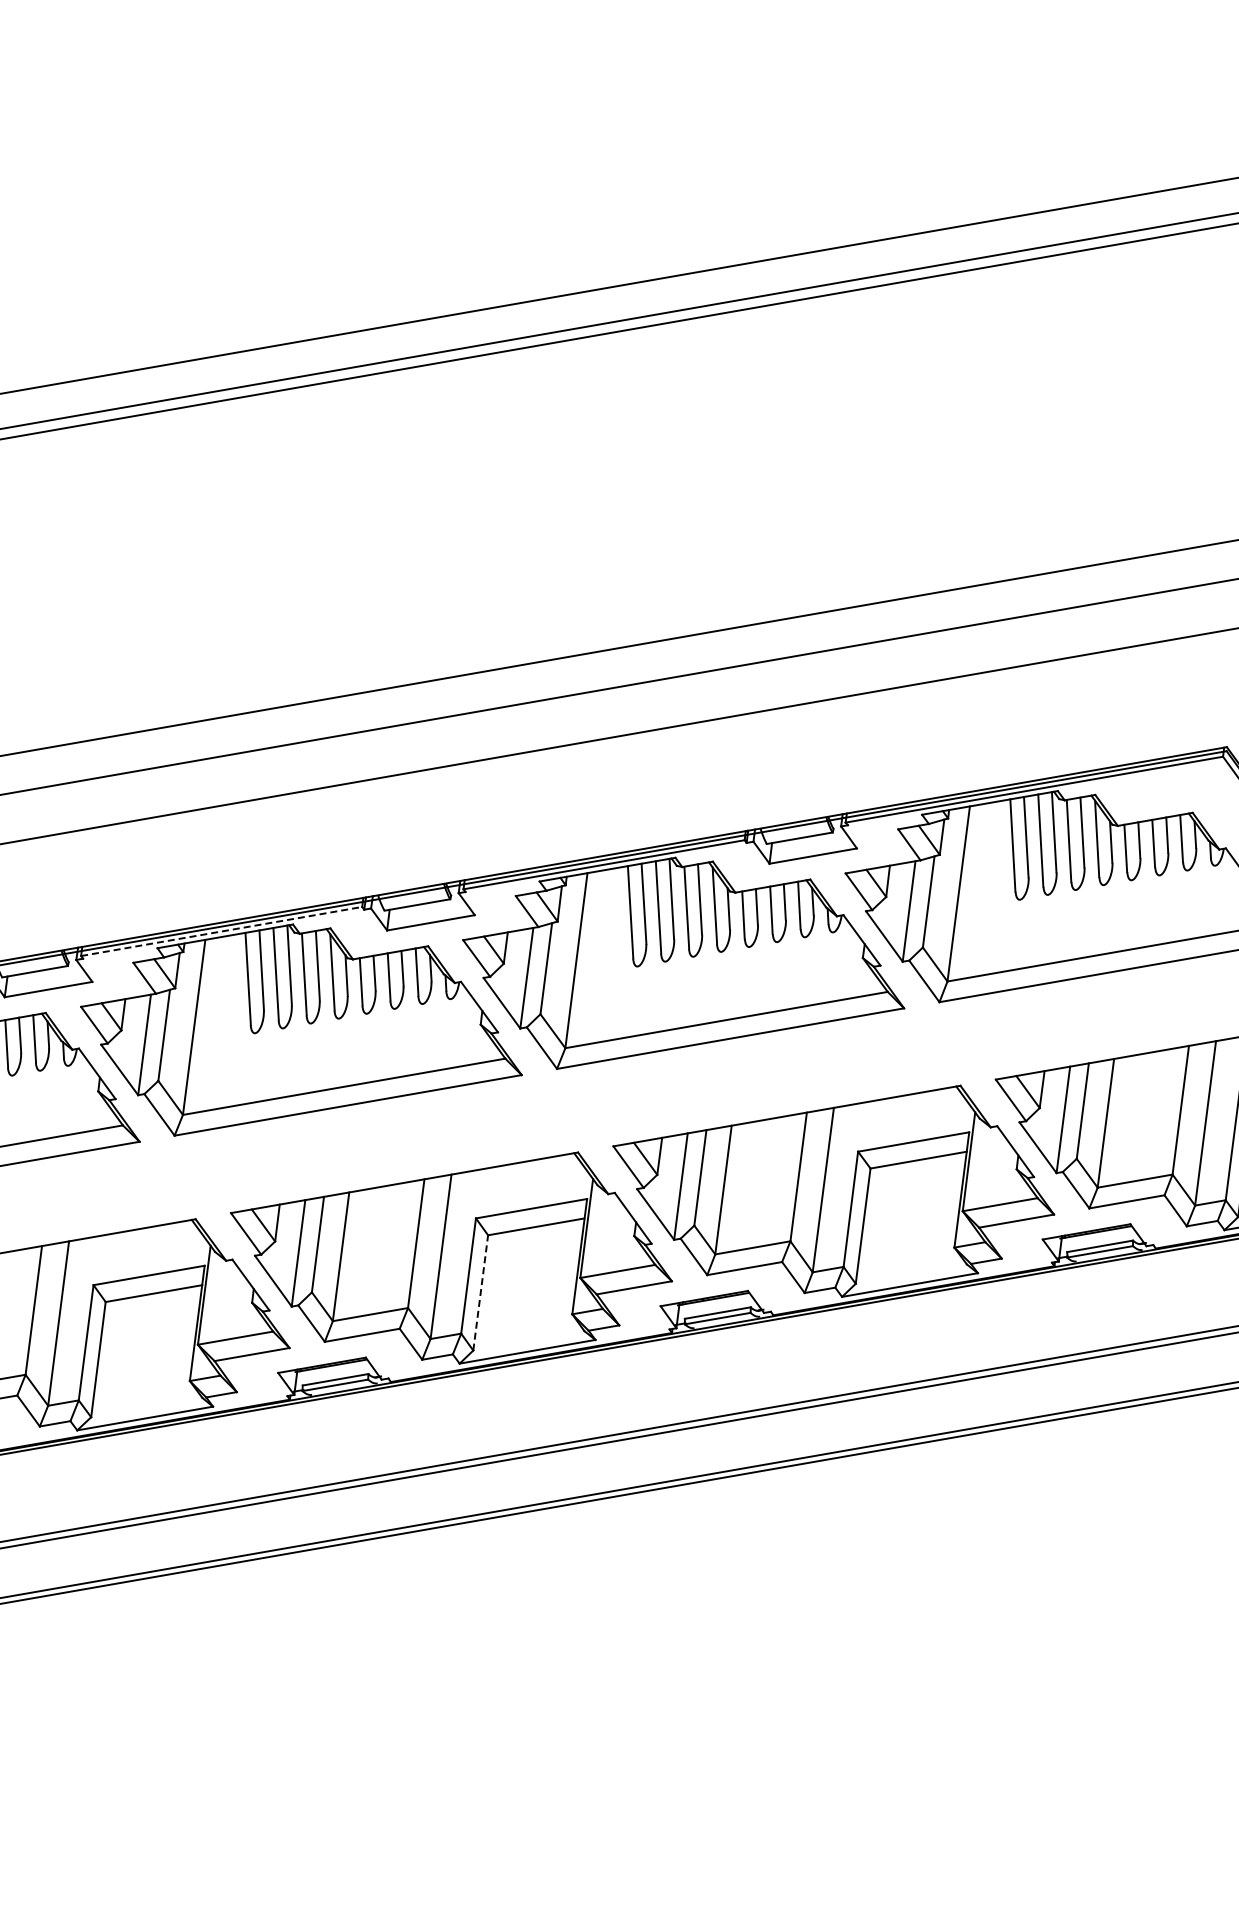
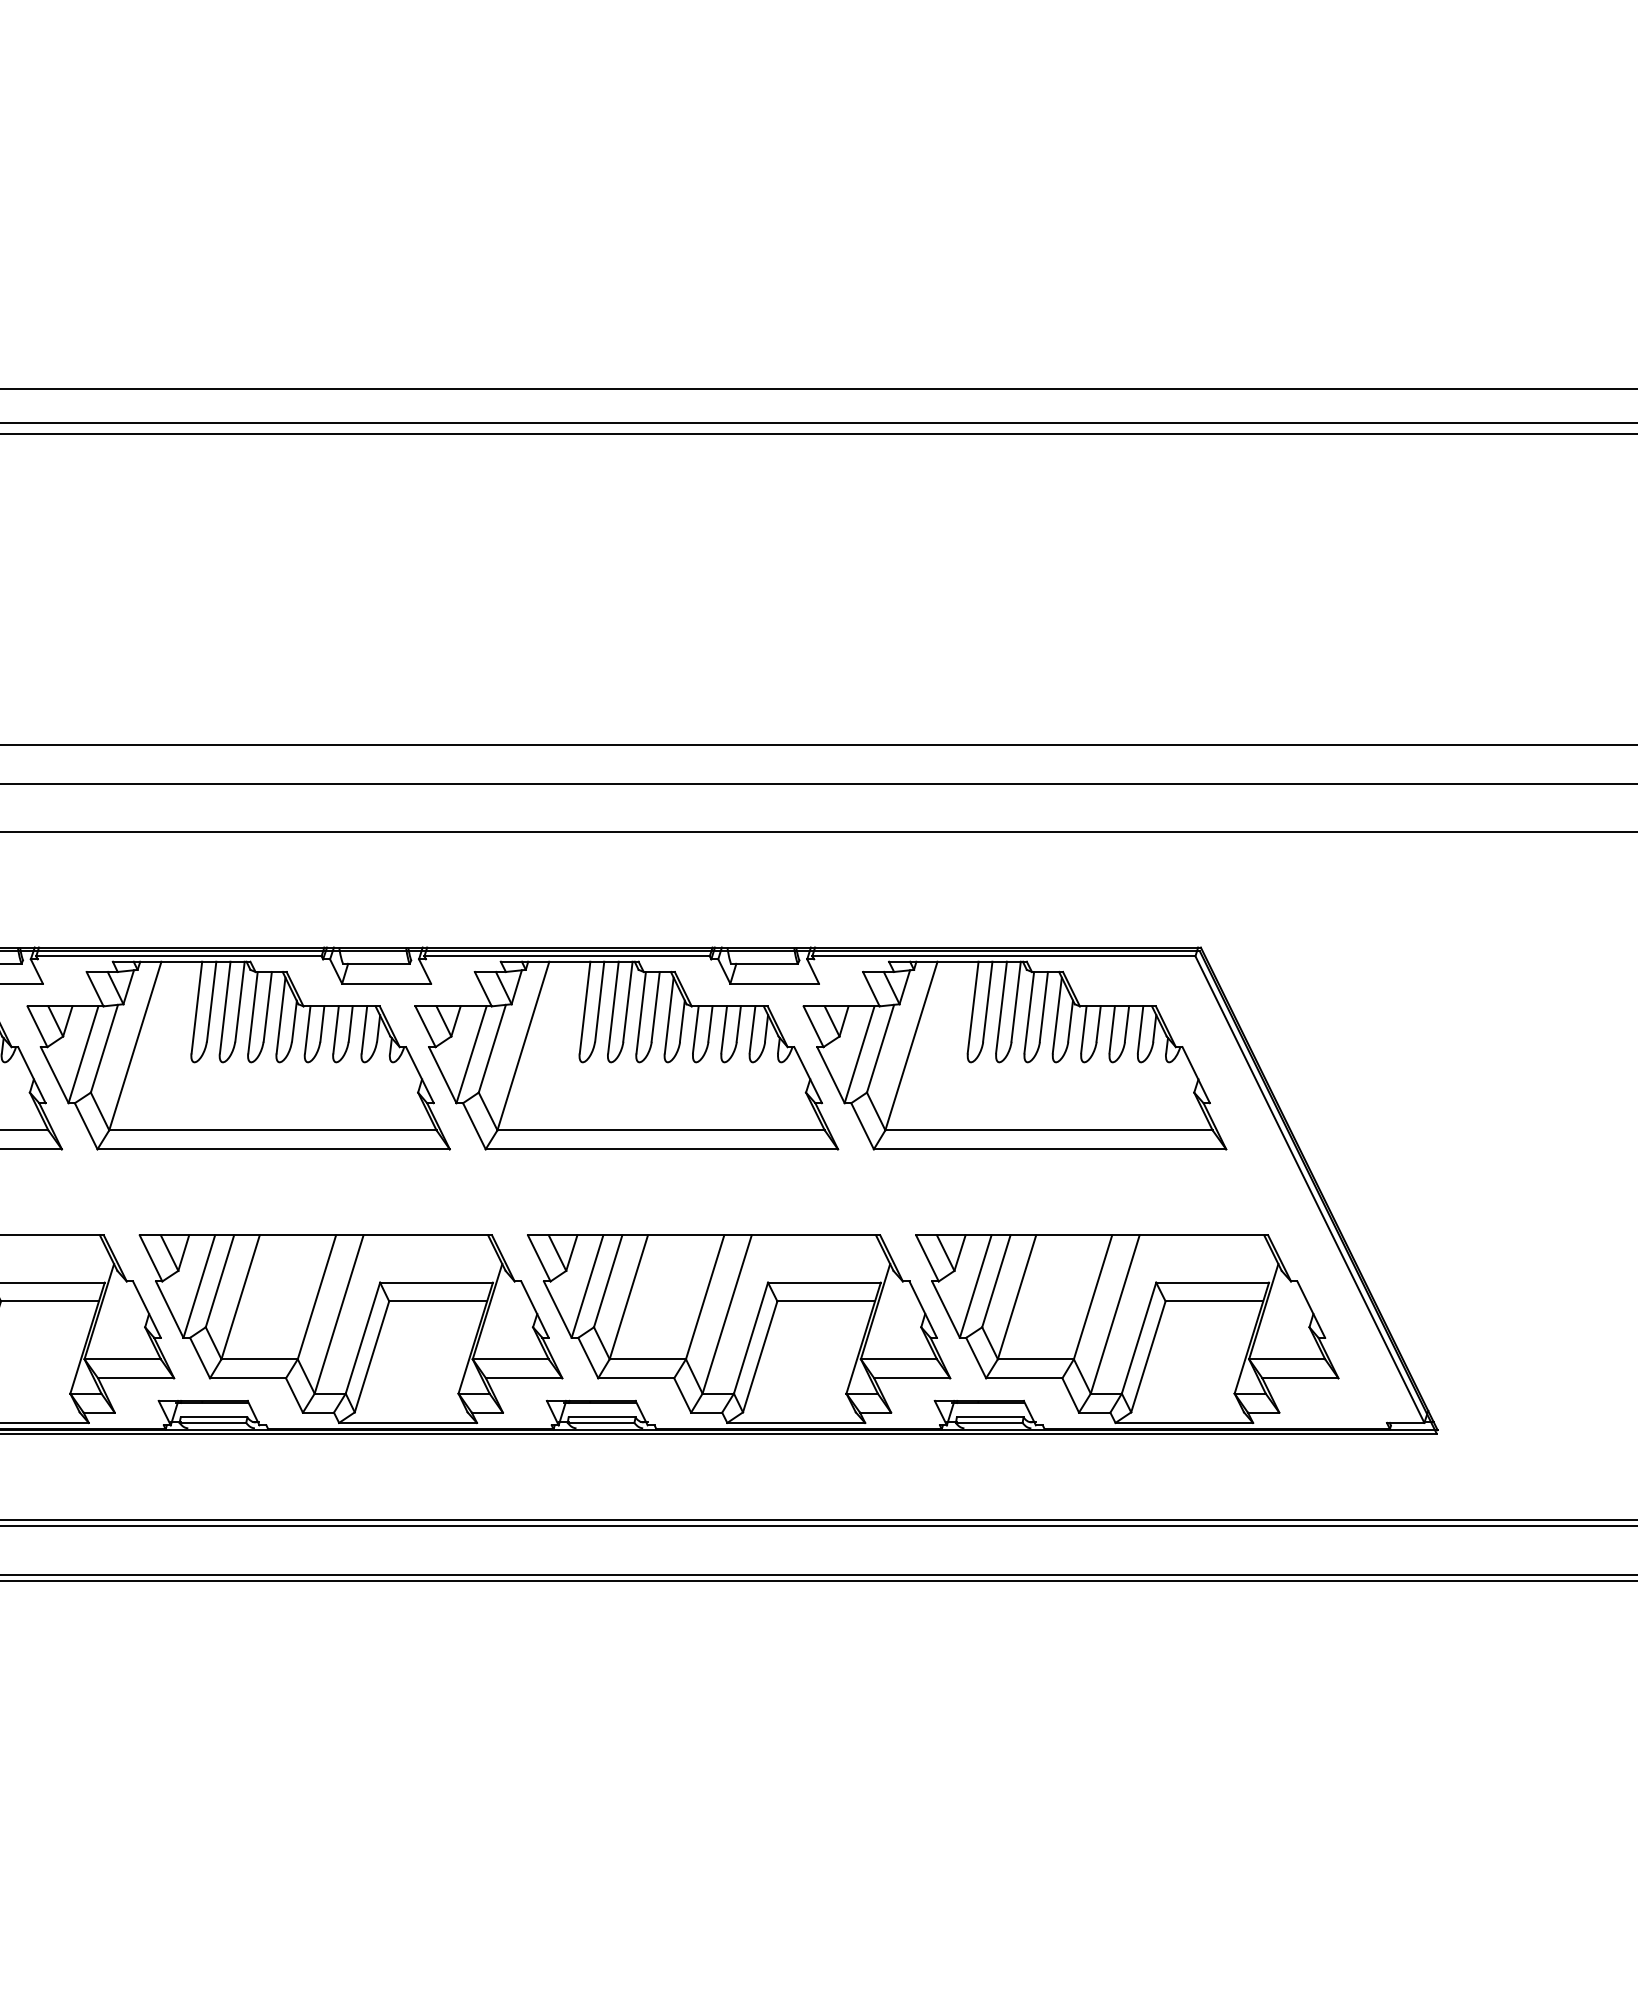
line: (221, 931) -> (178, 956), dashed -> solid
line: (481, 1292) -> (372, 1356), dashed -> solid

